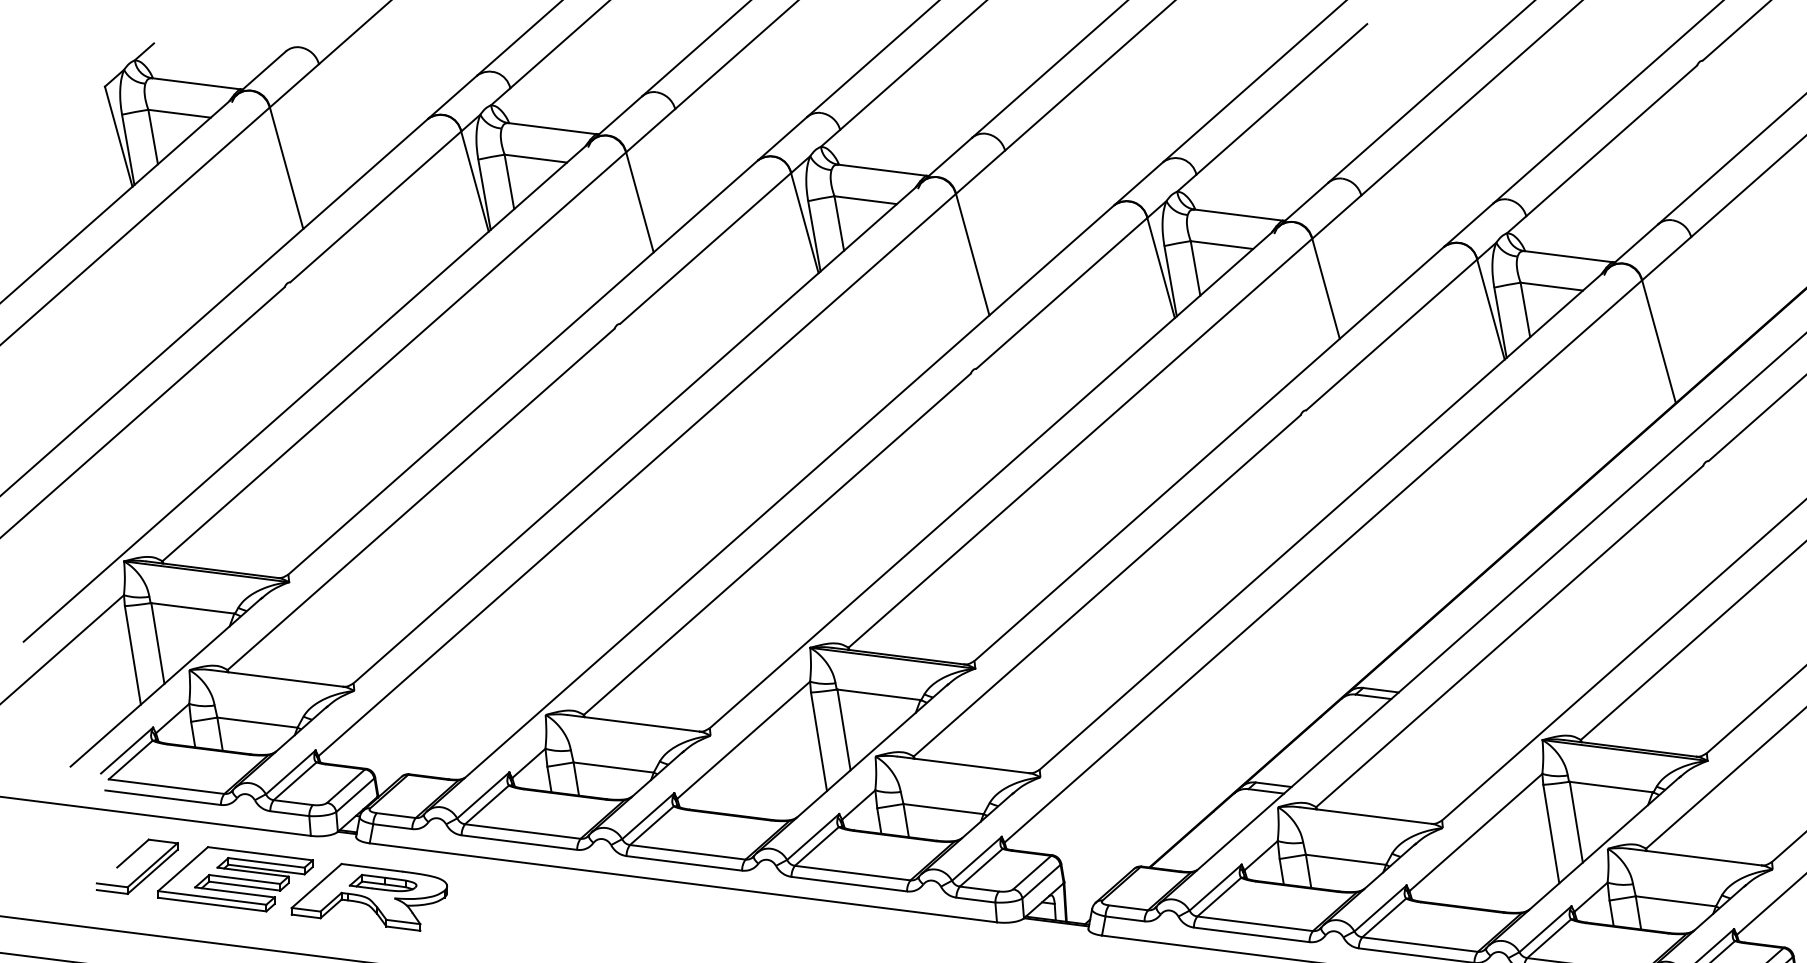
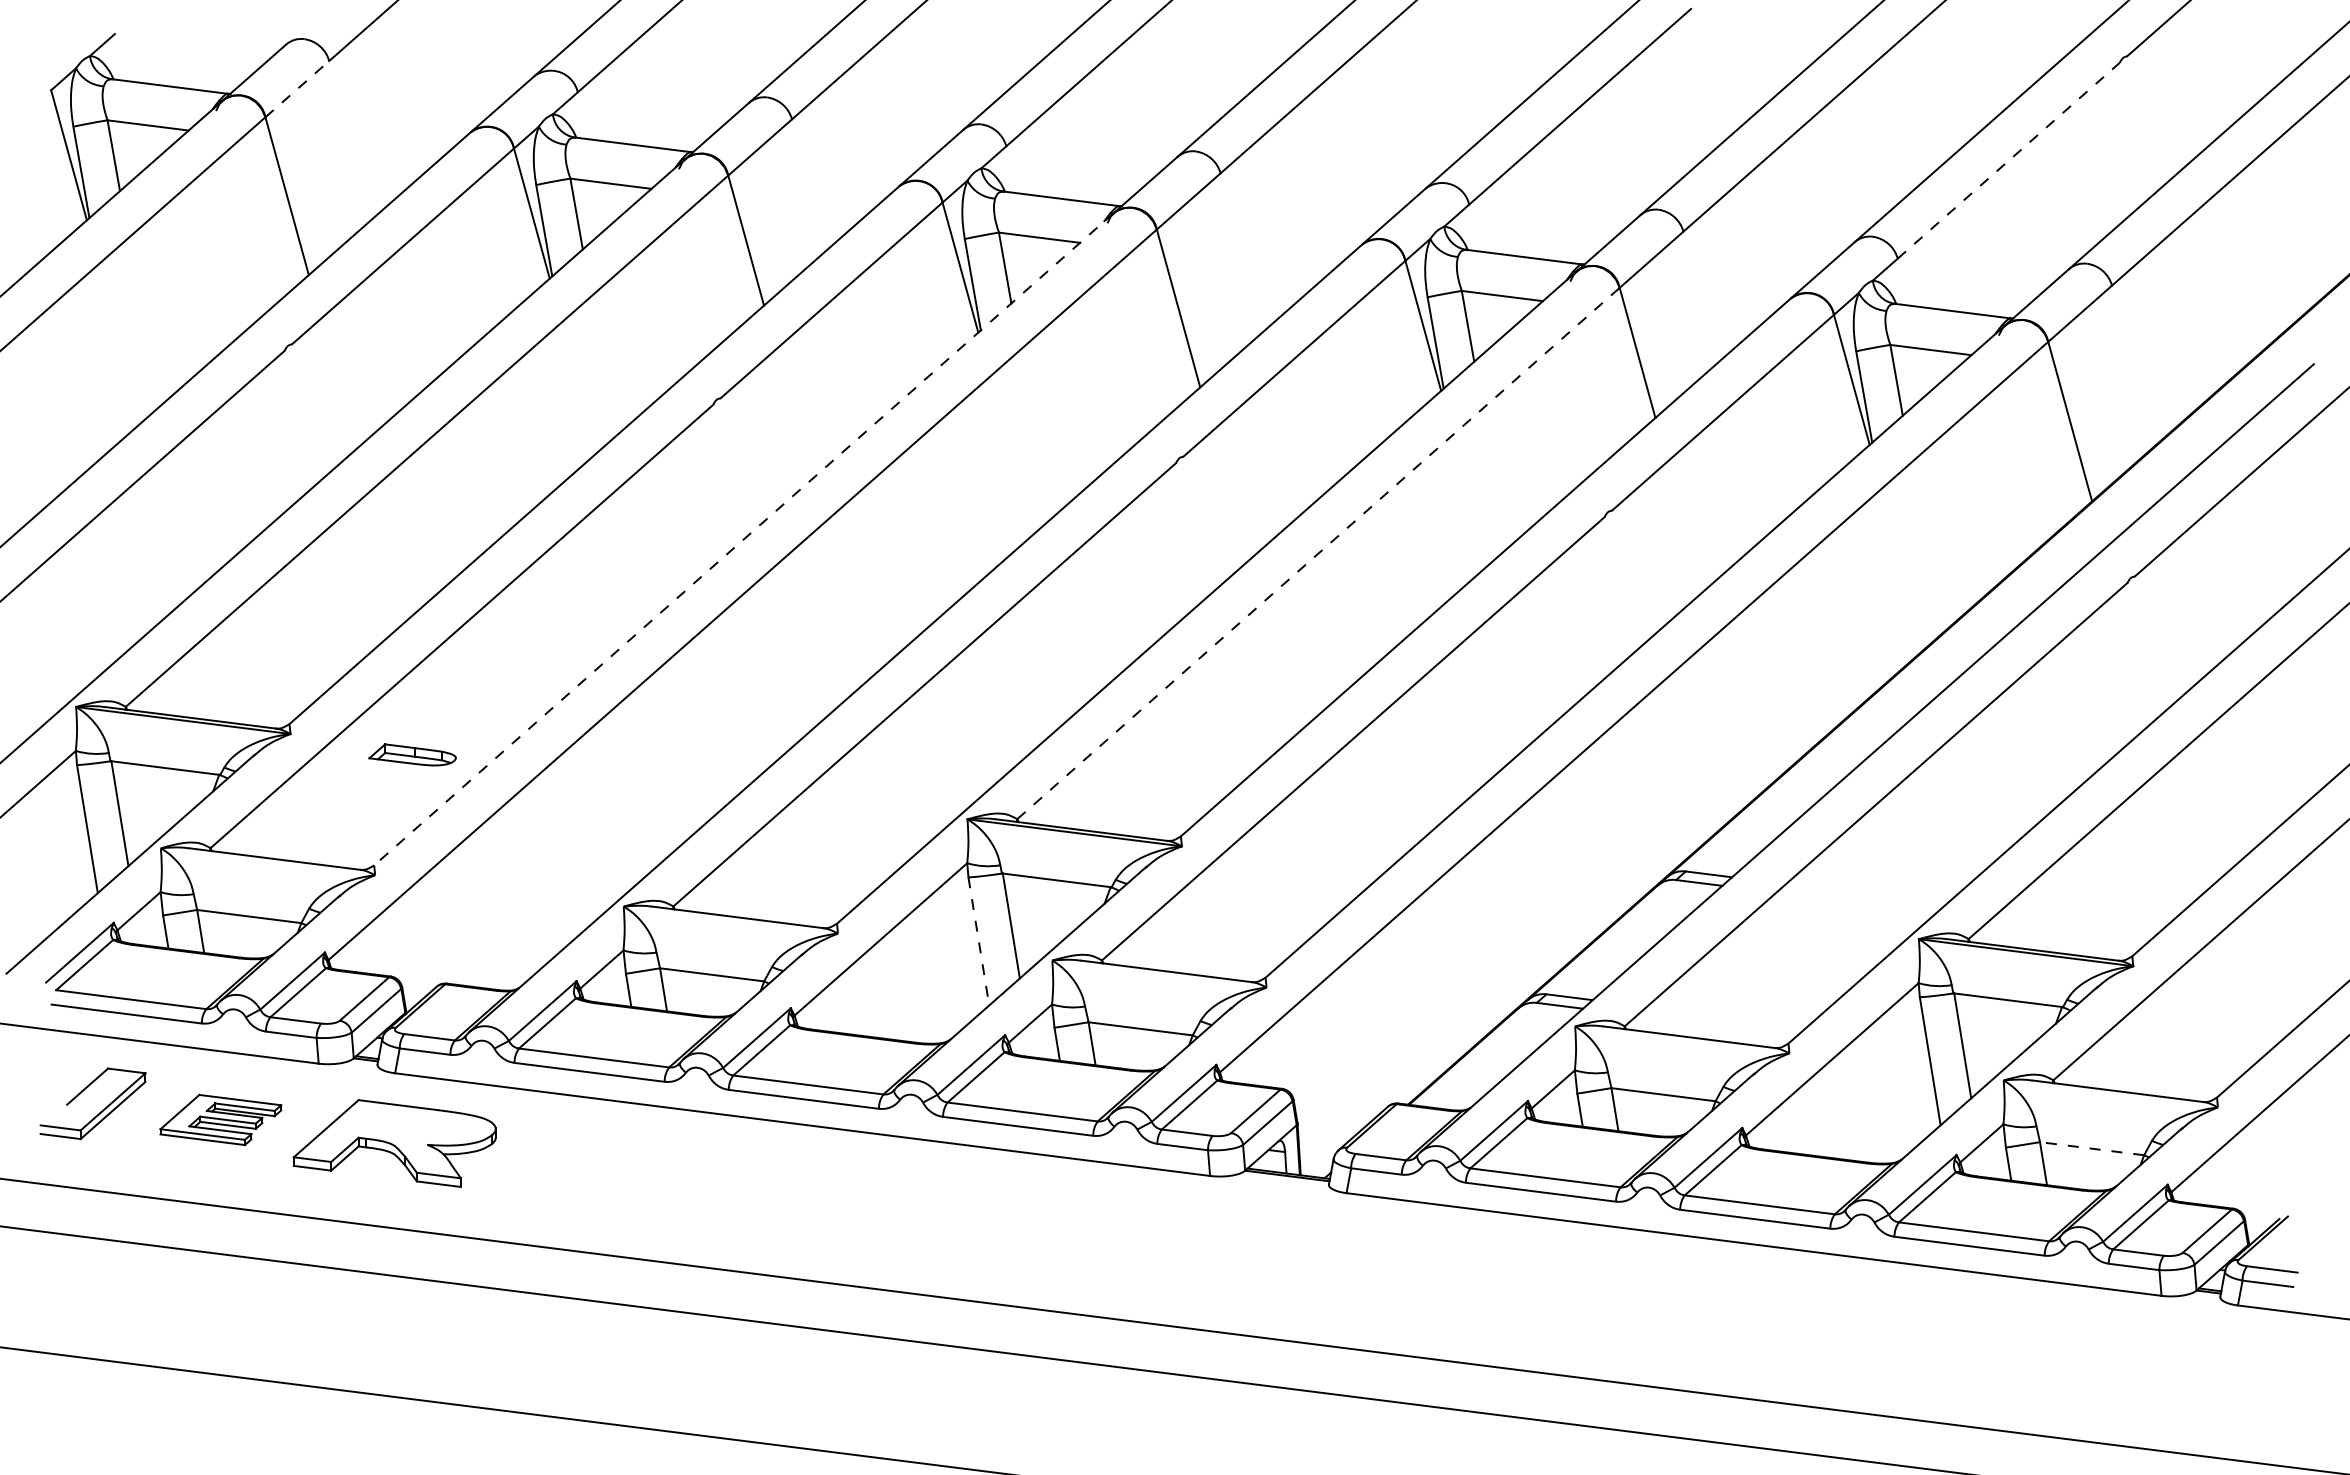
line: (294, 86) -> (297, 89), solid -> dashed
line: (1611, 140) -> (2008, 160), solid -> dashed
line: (637, 432) -> (743, 539), solid -> dashed
line: (1080, 443) -> (1318, 553), solid -> dashed
line: (818, 741) -> (978, 941), solid -> dashed
part: (235, 878) -> (220, 1119), size x0.6
part: (383, 882) -> (412, 754), moved
line: (1675, 901) -> (2091, 1148), solid -> dashed

